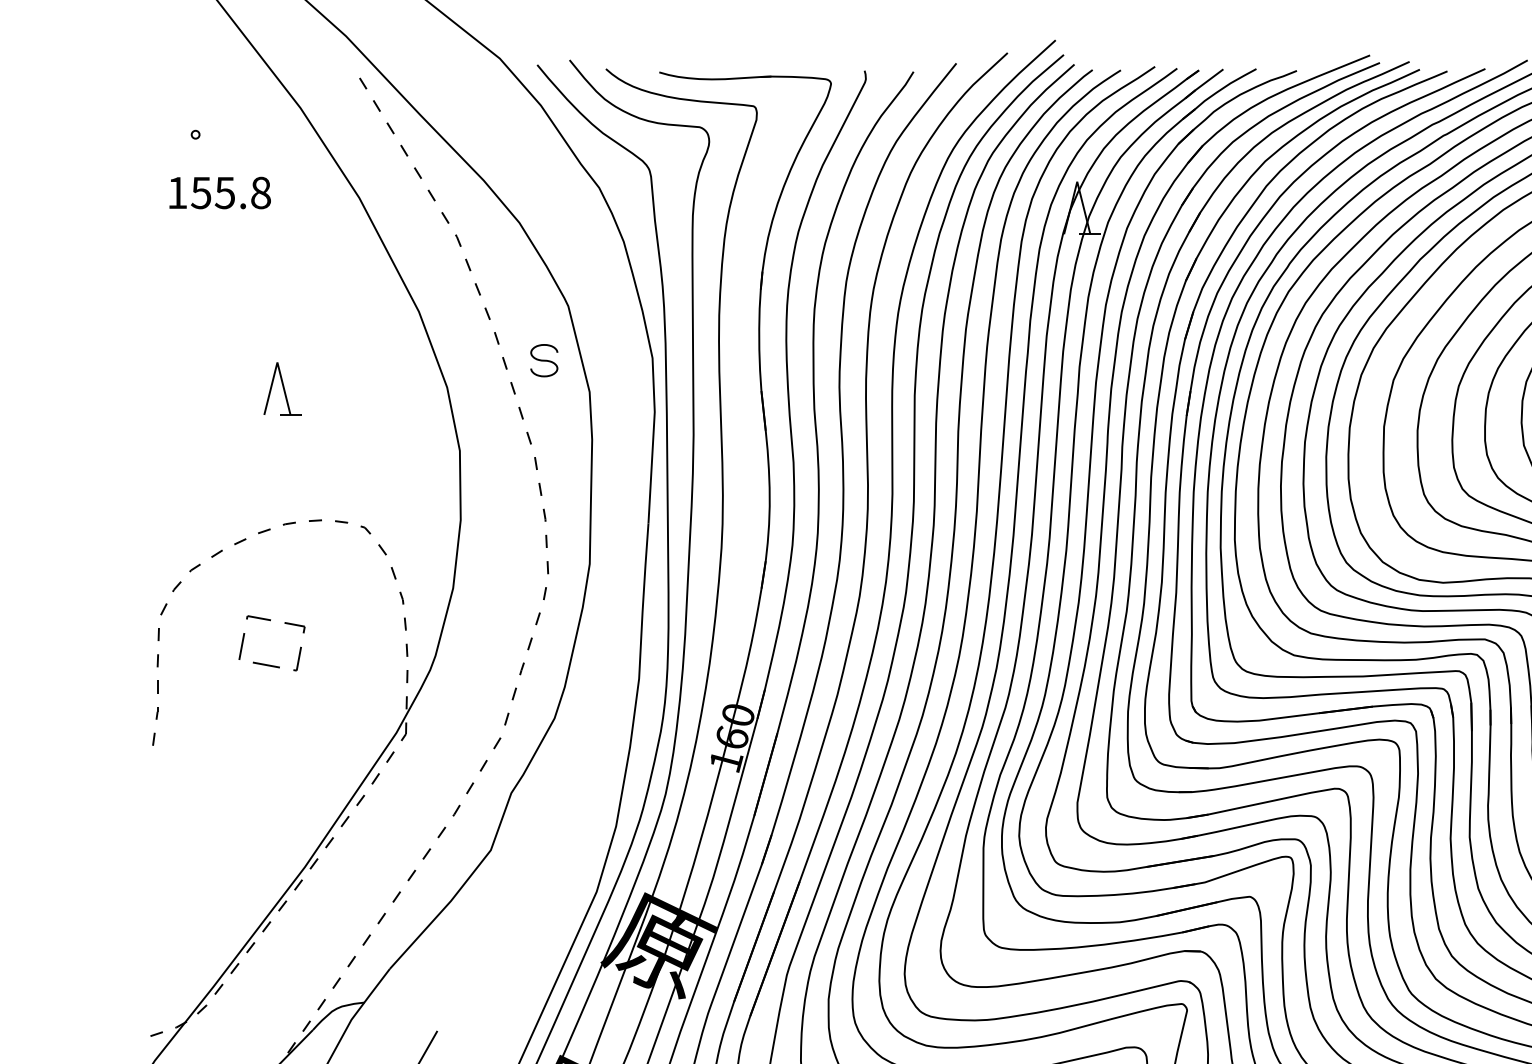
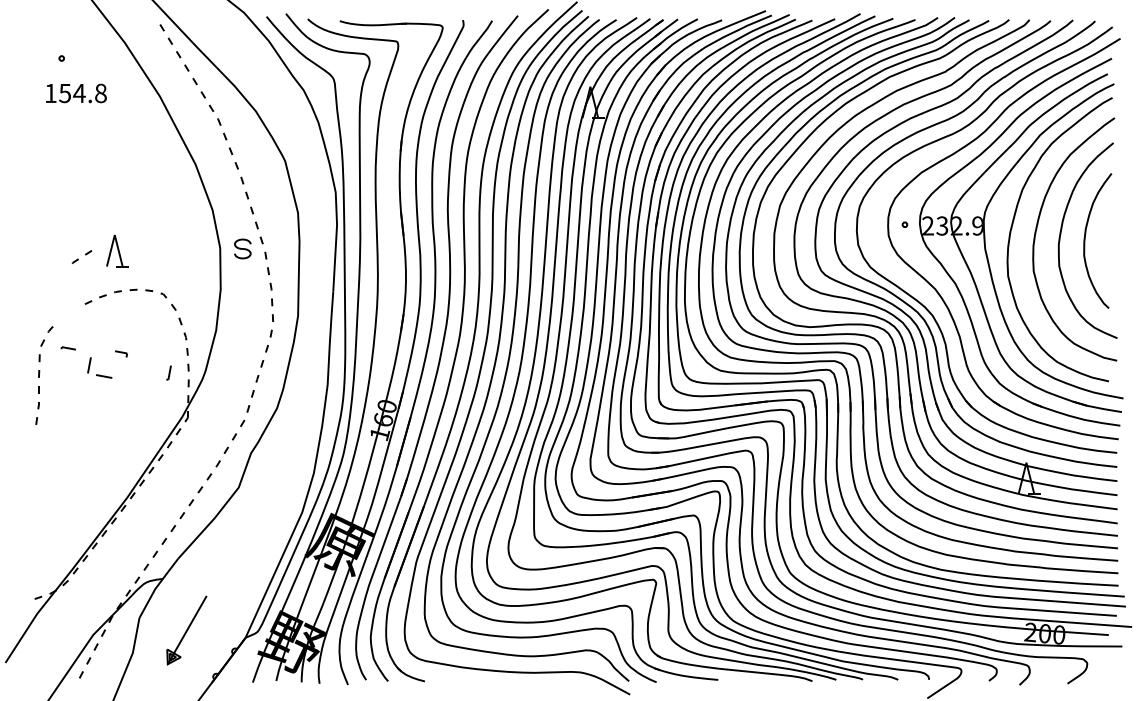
text: (225, 193) -> (79, 93), 155.8 -> 154.8
part: (543, 359) -> (242, 248), moved
part: (281, 388) -> (117, 250), moved
part: (205, 559) -> (81, 256), moved
part: (256, 618) -> (67, 348), moved
part: (296, 658) -> (168, 372), moved

